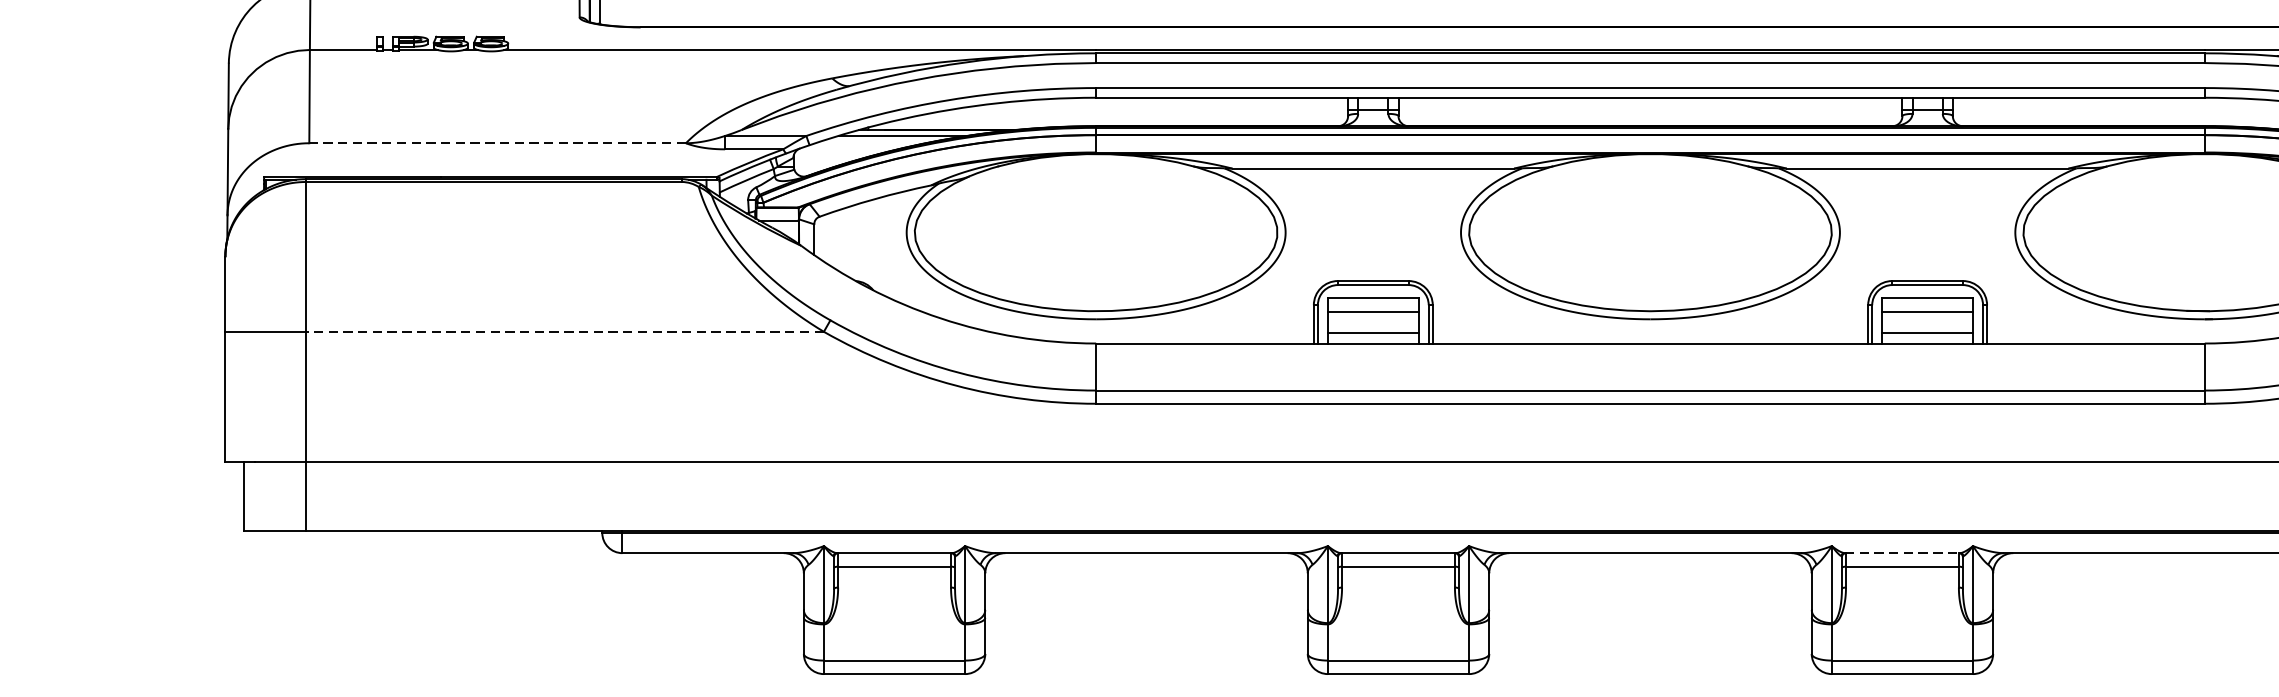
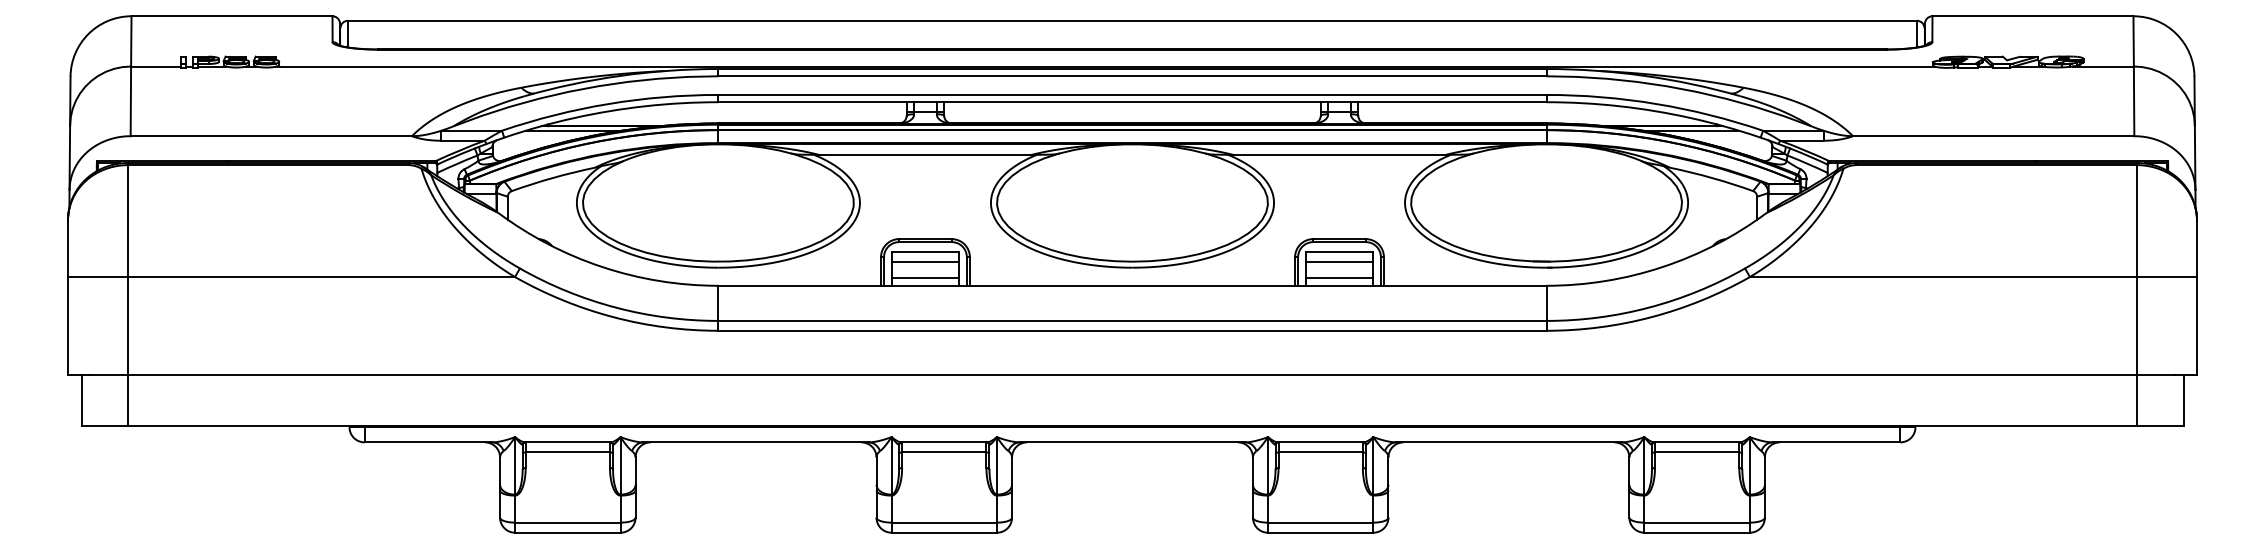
line: (497, 143) -> (271, 136), dashed -> solid
line: (564, 332) -> (321, 277), dashed -> solid
line: (1903, 553) -> (1321, 442), dashed -> solid

